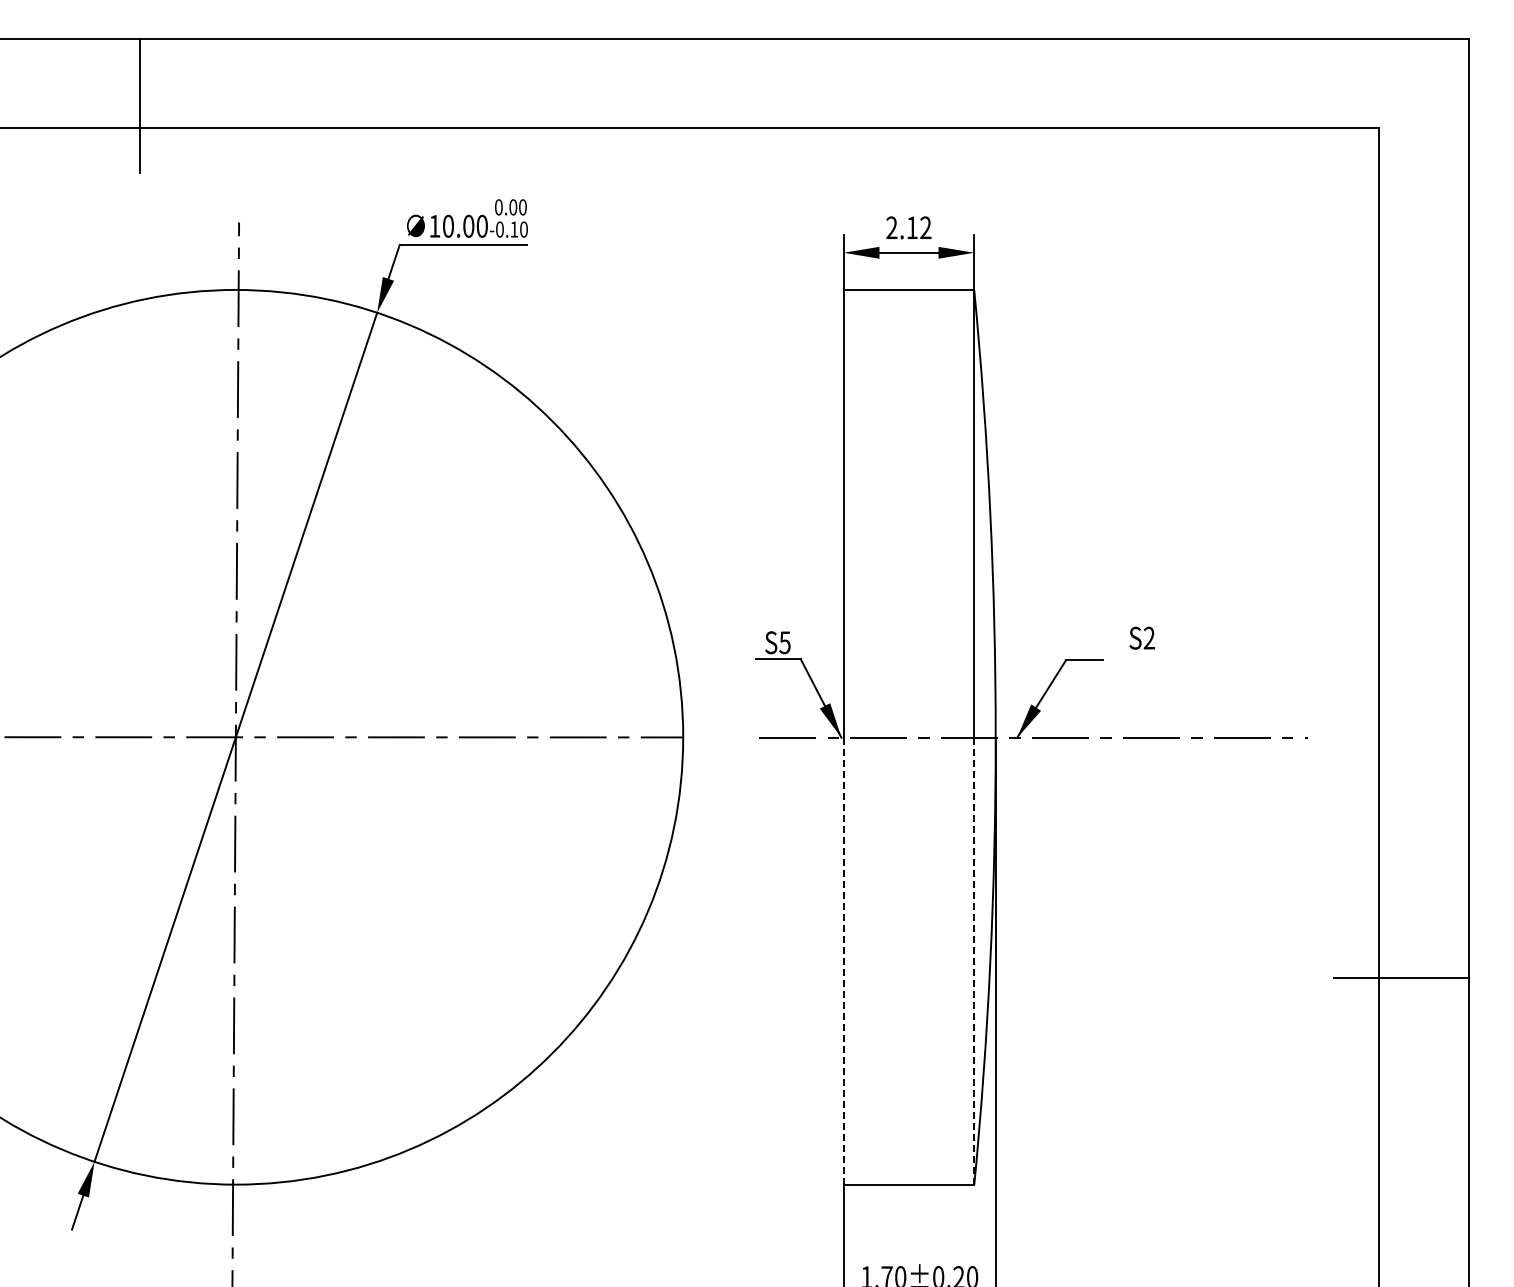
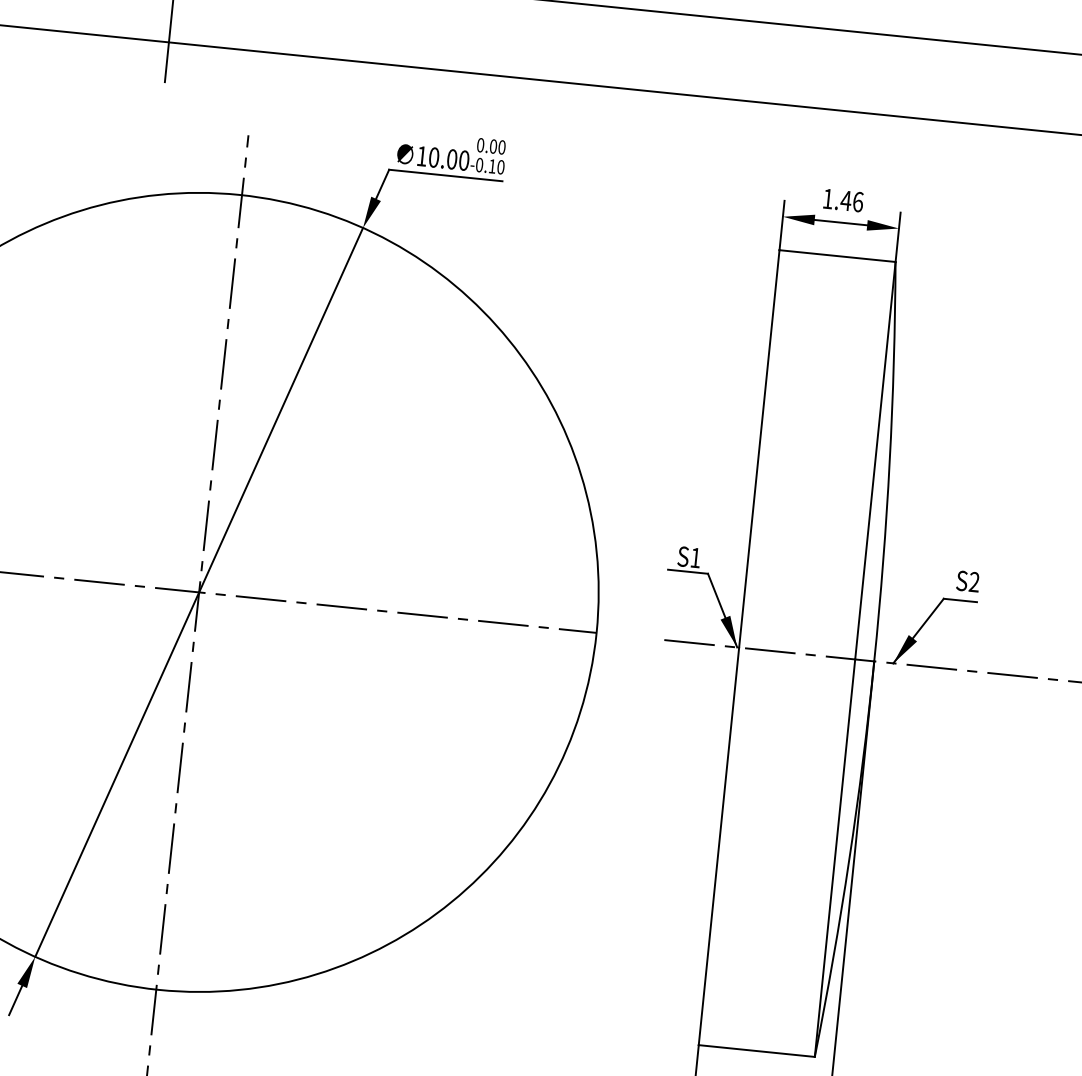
text: (908, 227) -> (842, 200), 2.12 -> 1.46
text: (1141, 637) -> (967, 580), moved
text: (784, 642) -> (695, 557), S5 -> S1
line: (843, 961) -> (718, 846), dashed -> solid
line: (974, 961) -> (835, 858), dashed -> solid

